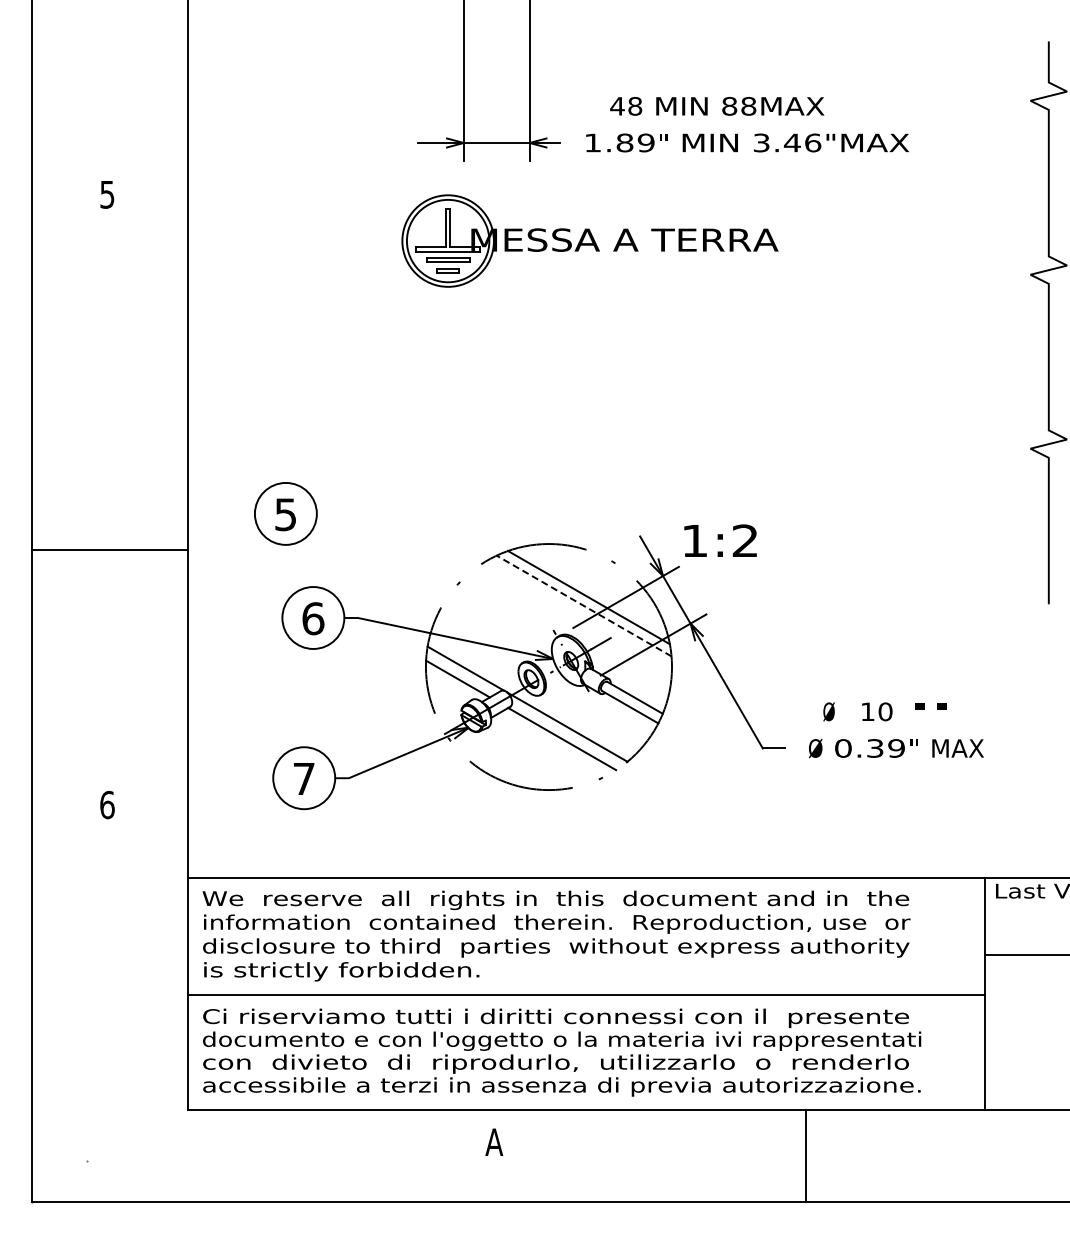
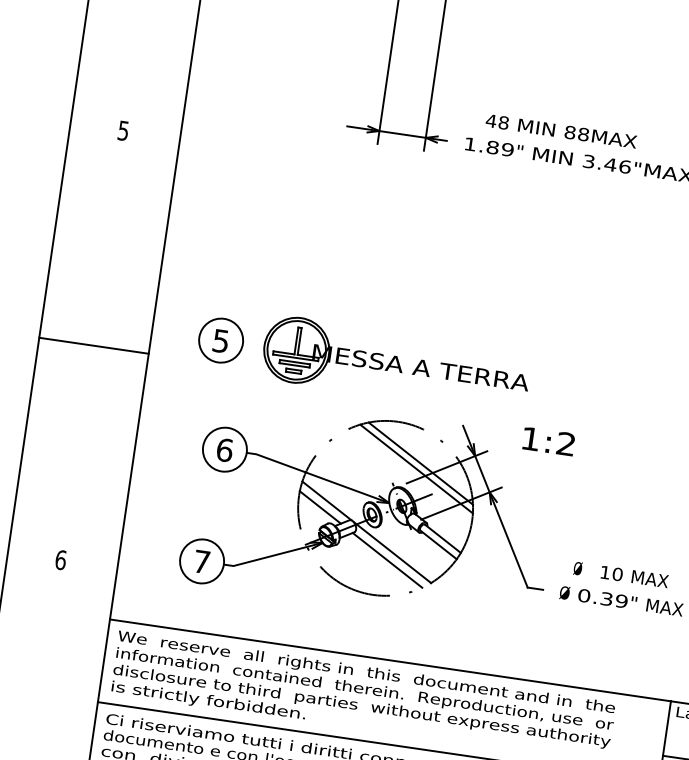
part: (589, 240) -> (396, 364), moved
part: (285, 513) -> (220, 340), moved
text: (720, 540) -> (548, 441), moved
line: (109, 549) -> (93, 345), moved
line: (584, 606) -> (416, 469), dashed -> solid
text: (931, 711) -> (650, 578), " -> MAX

